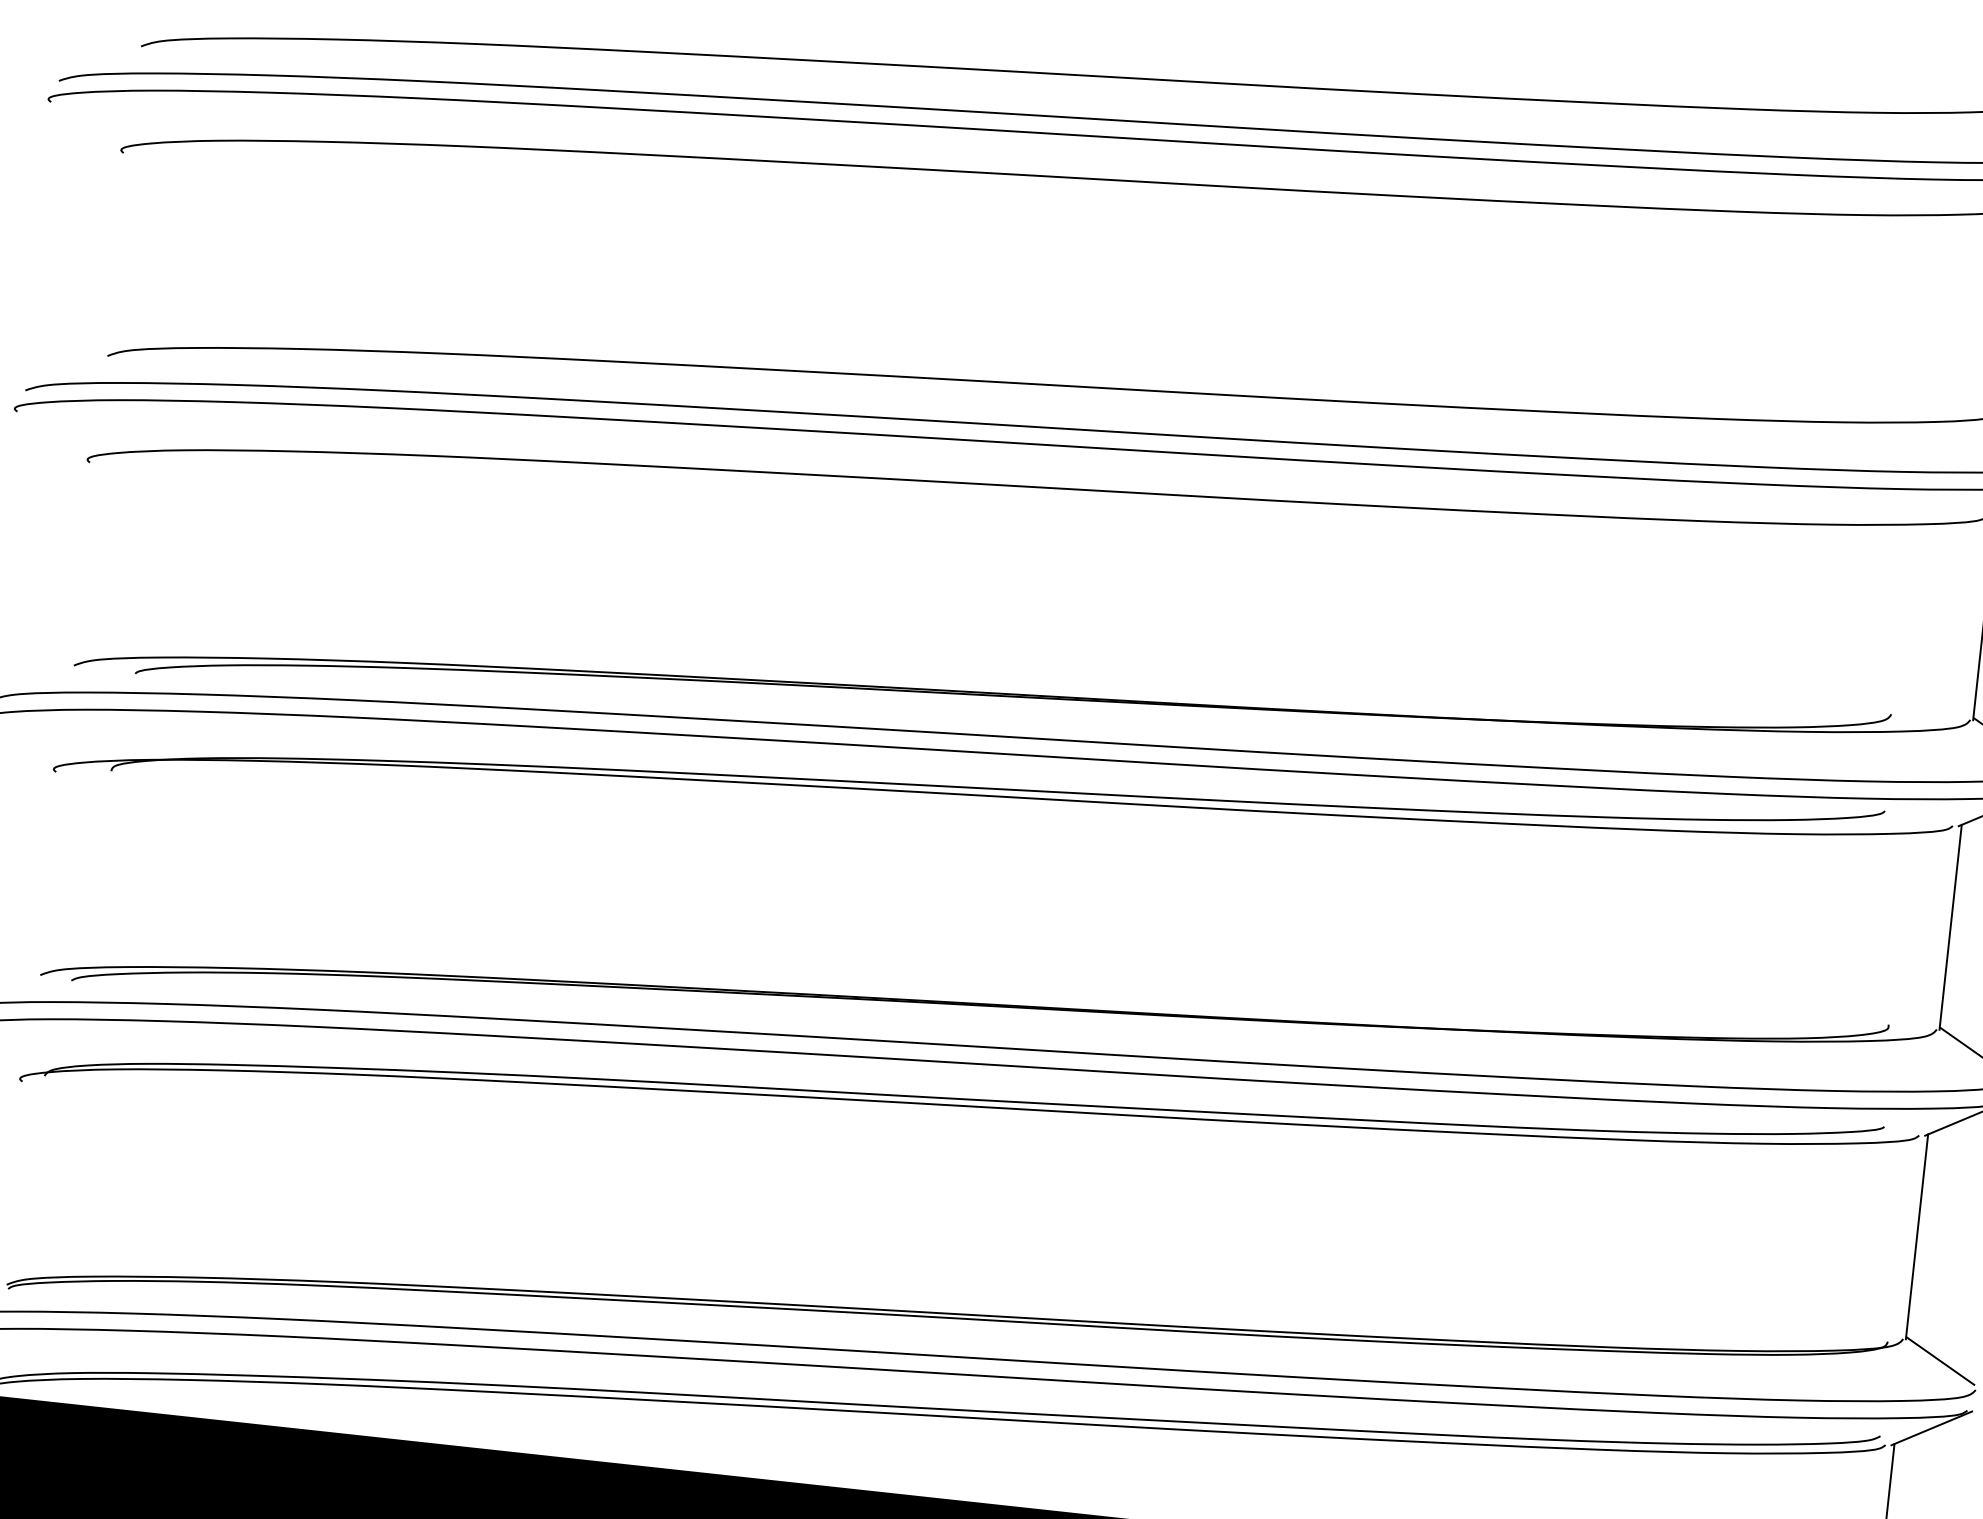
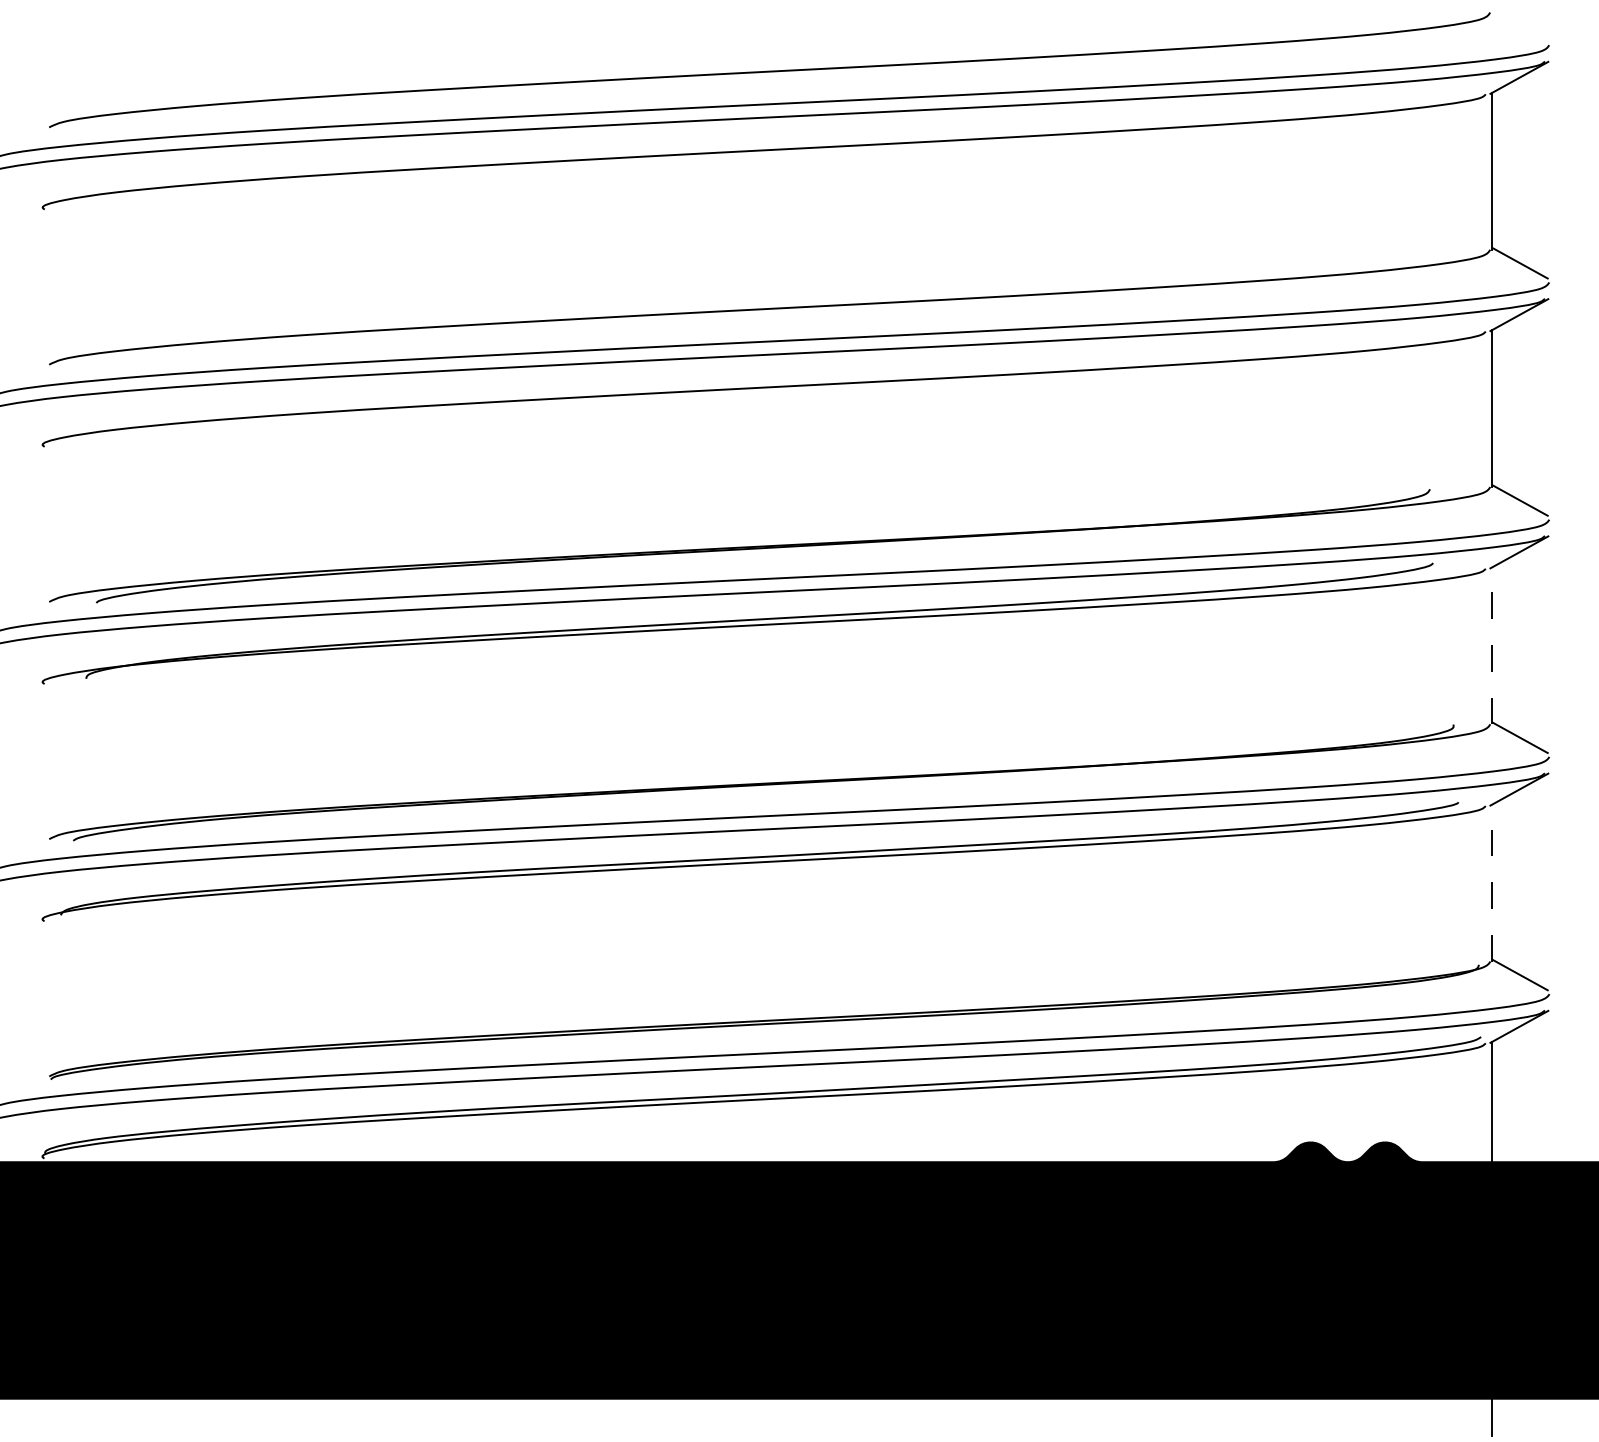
line: (1950, 926) -> (1492, 645), solid -> dashed
line: (1917, 1237) -> (1492, 883), solid -> dashed

